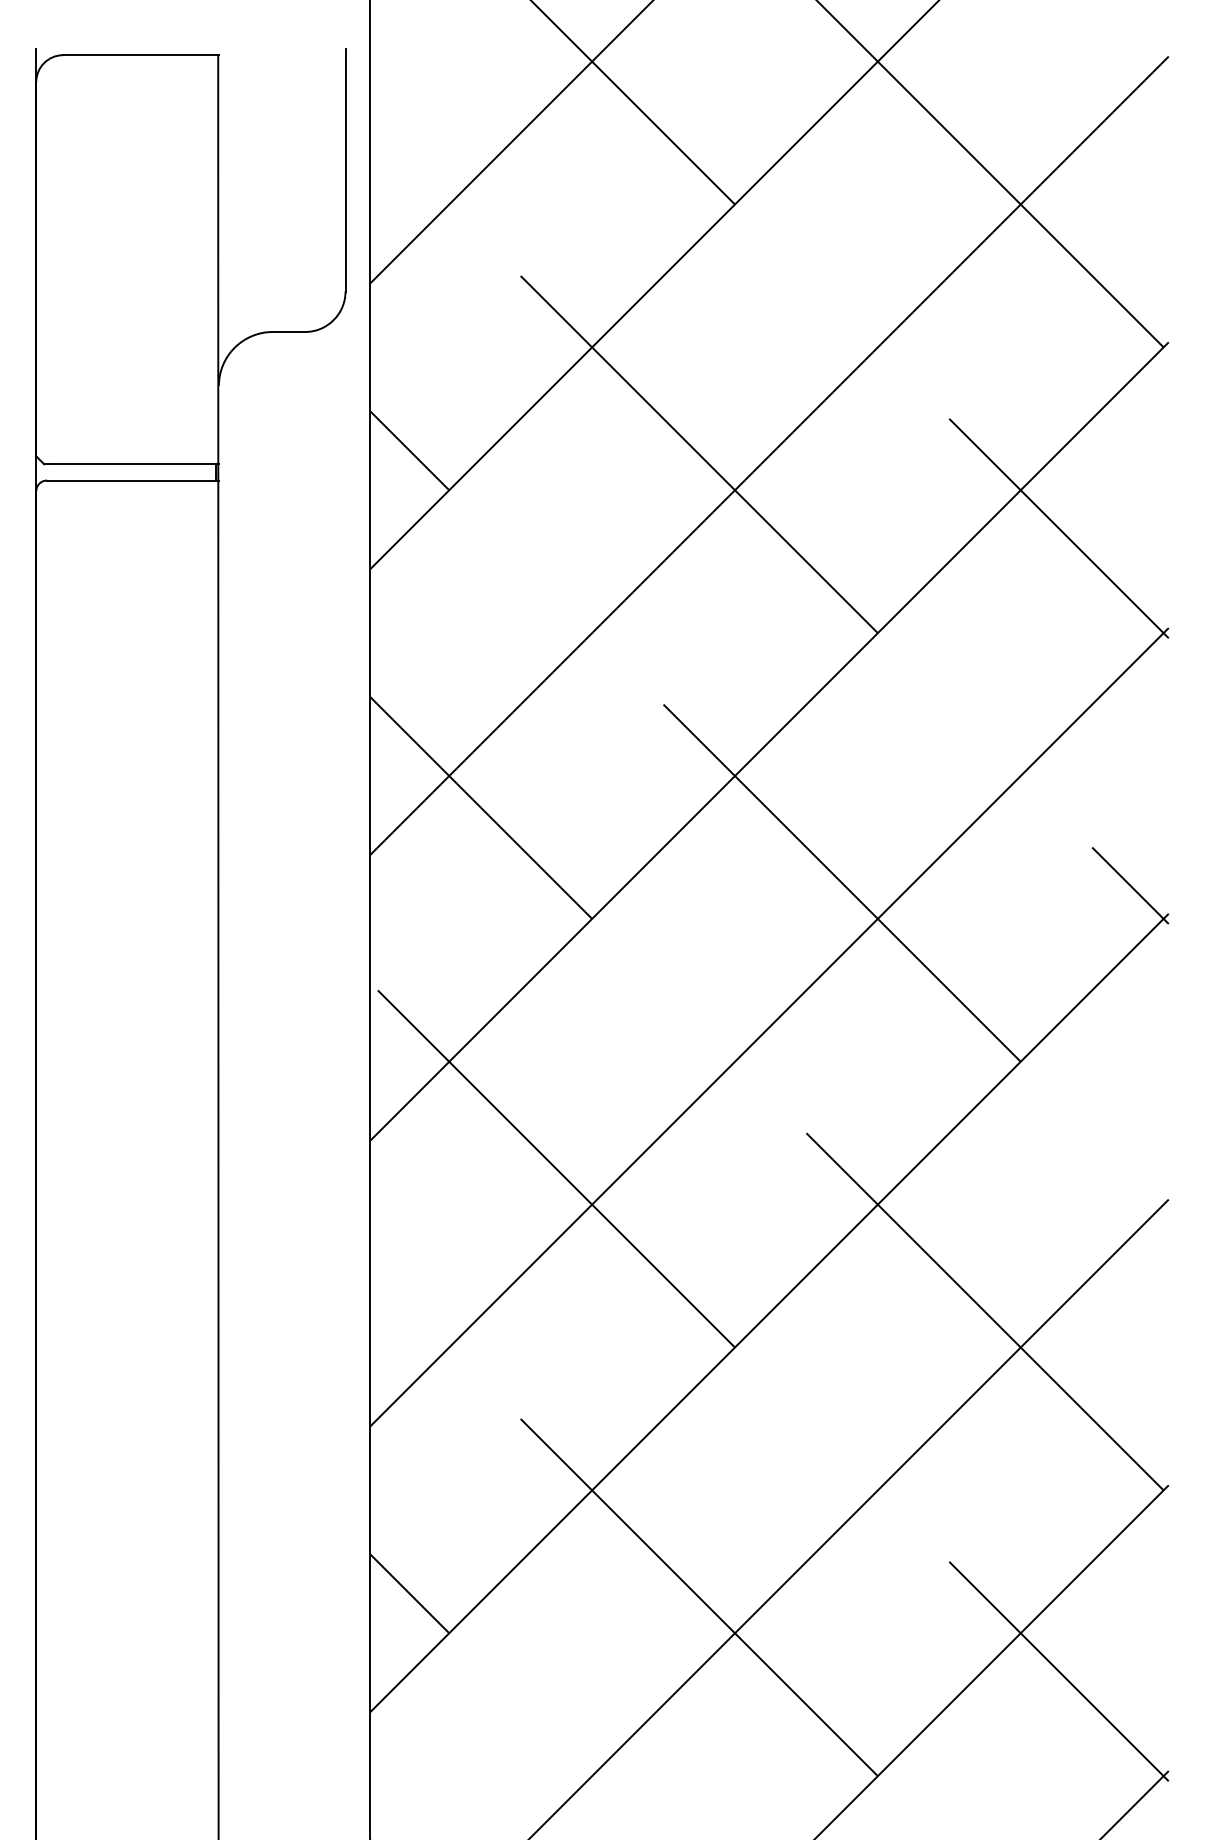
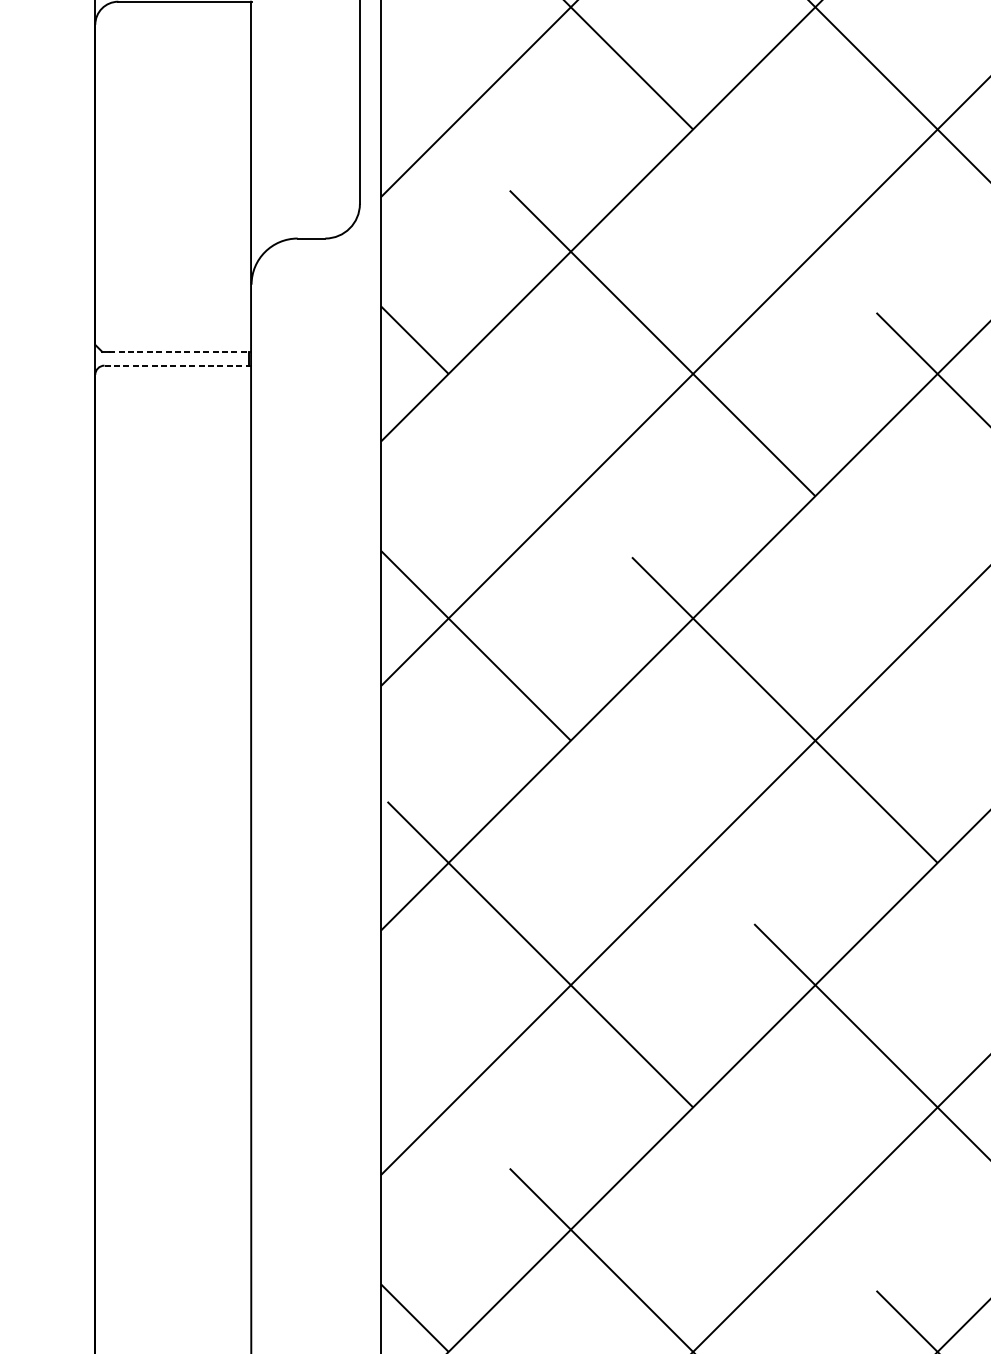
line: (136, 464) -> (181, 351), solid -> dashed
line: (132, 480) -> (177, 365), solid -> dashed

